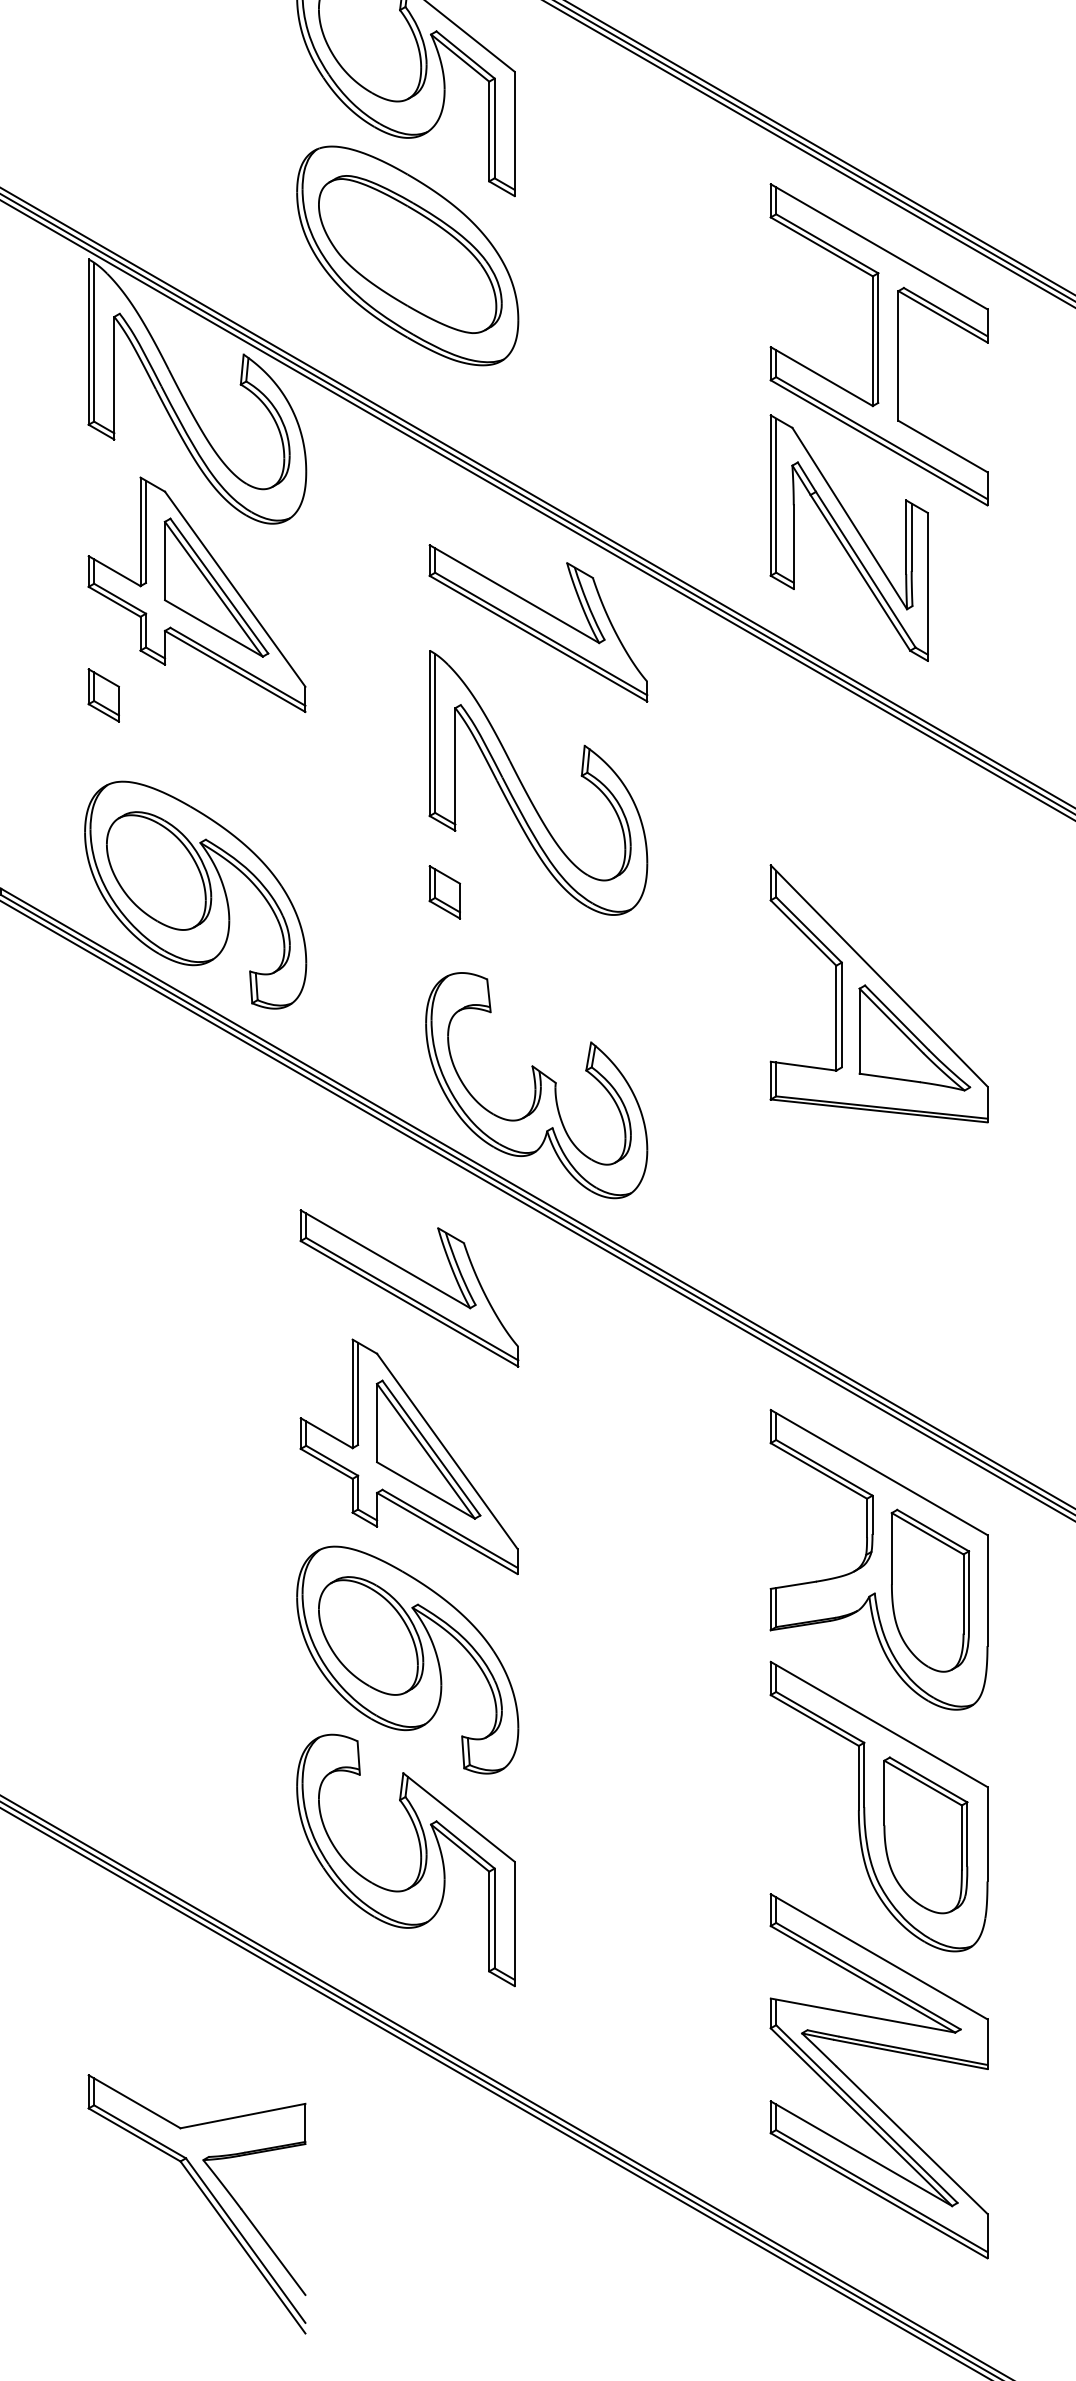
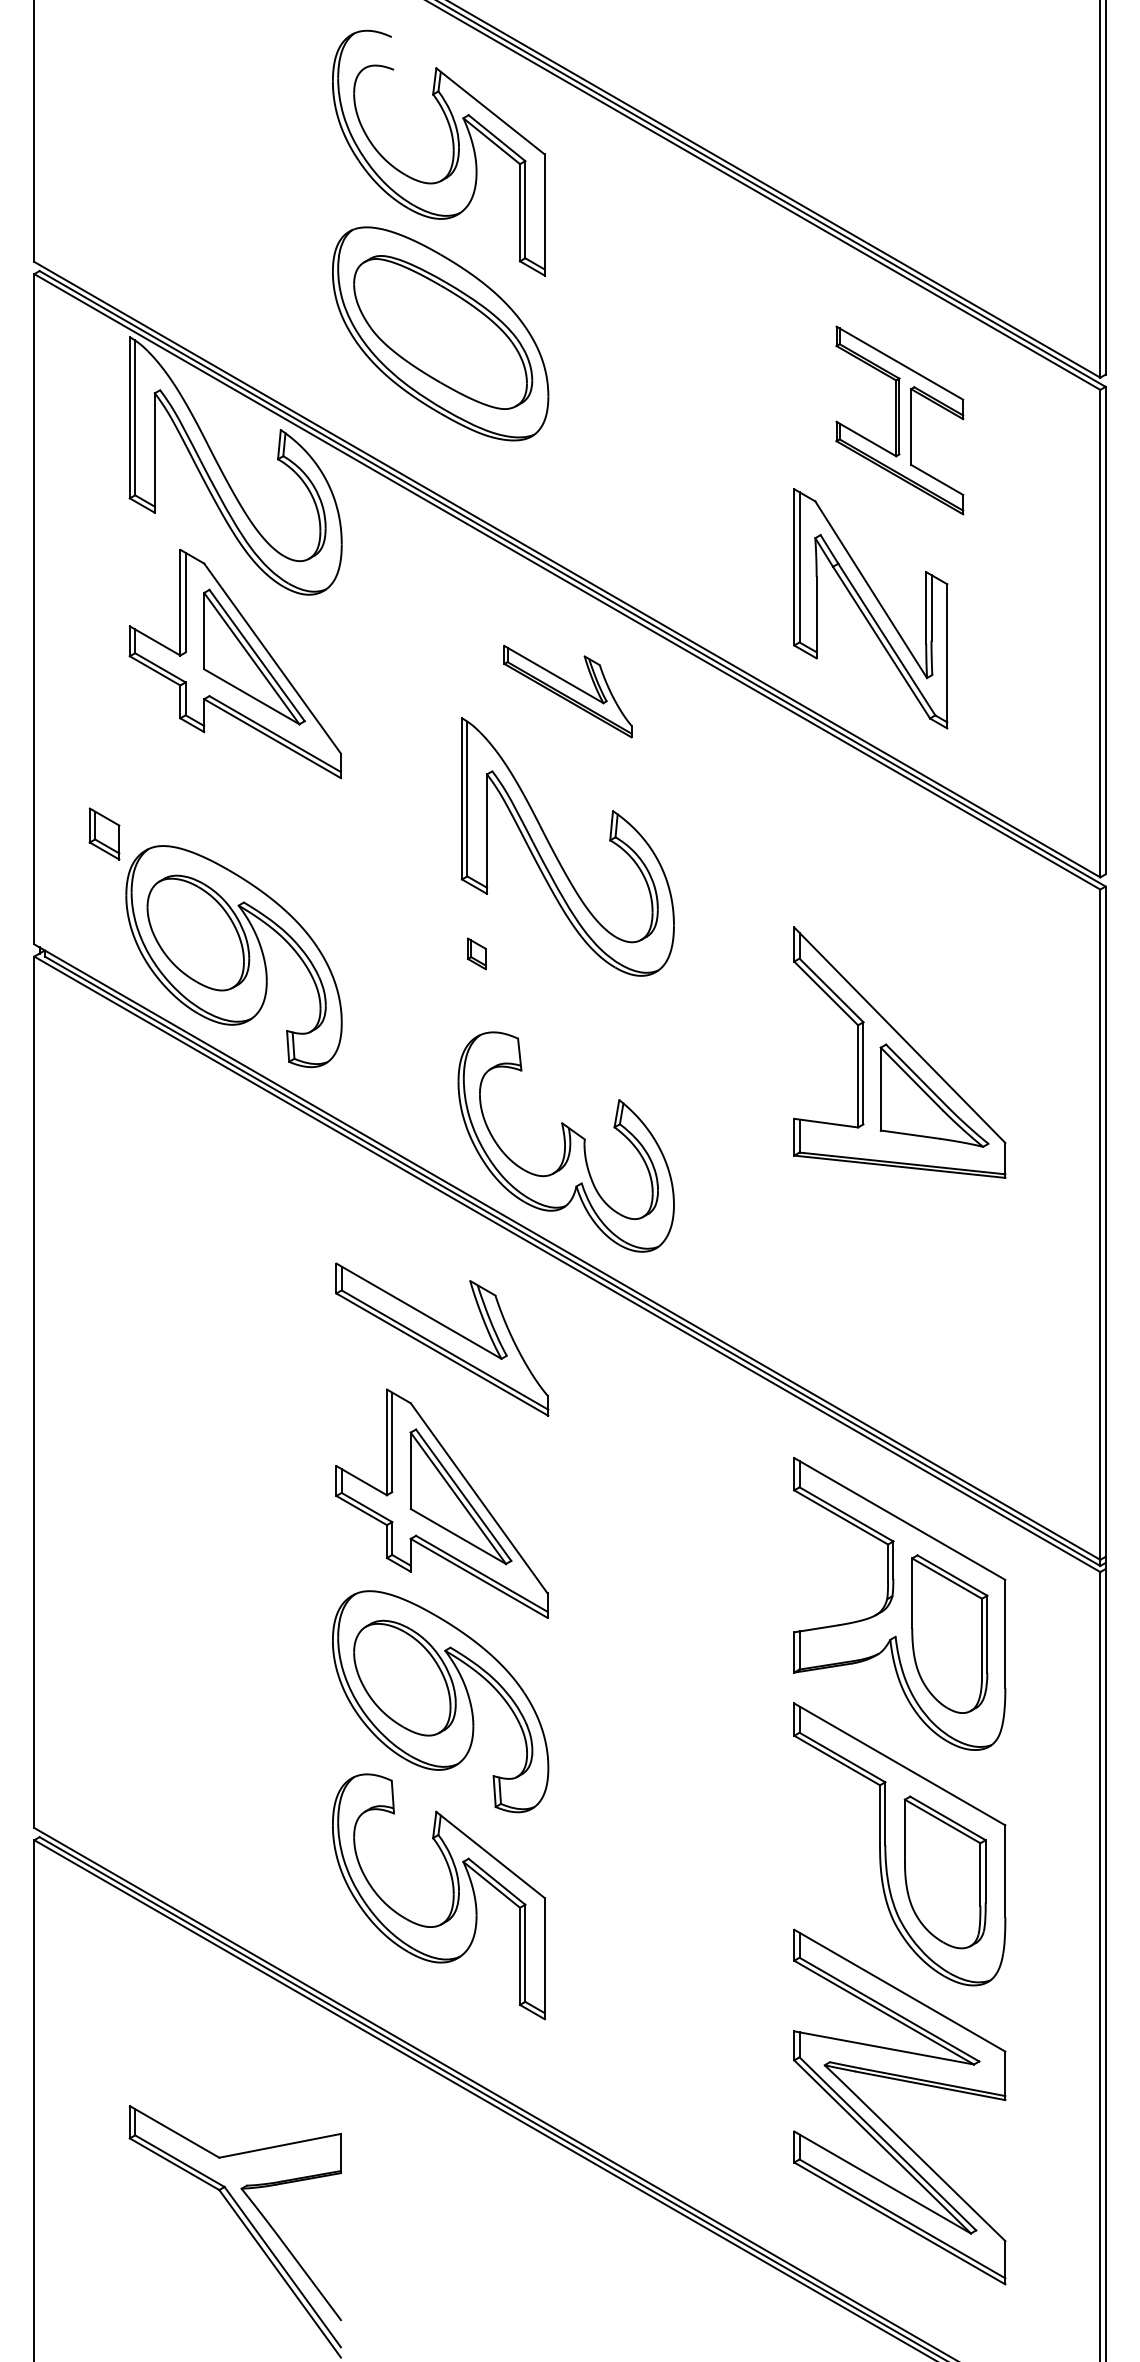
part: (878, 344) -> (899, 420), size x0.6
part: (537, 623) -> (567, 691), size x0.6
part: (103, 694) -> (104, 833), moved
part: (444, 892) -> (476, 953), size x0.6

